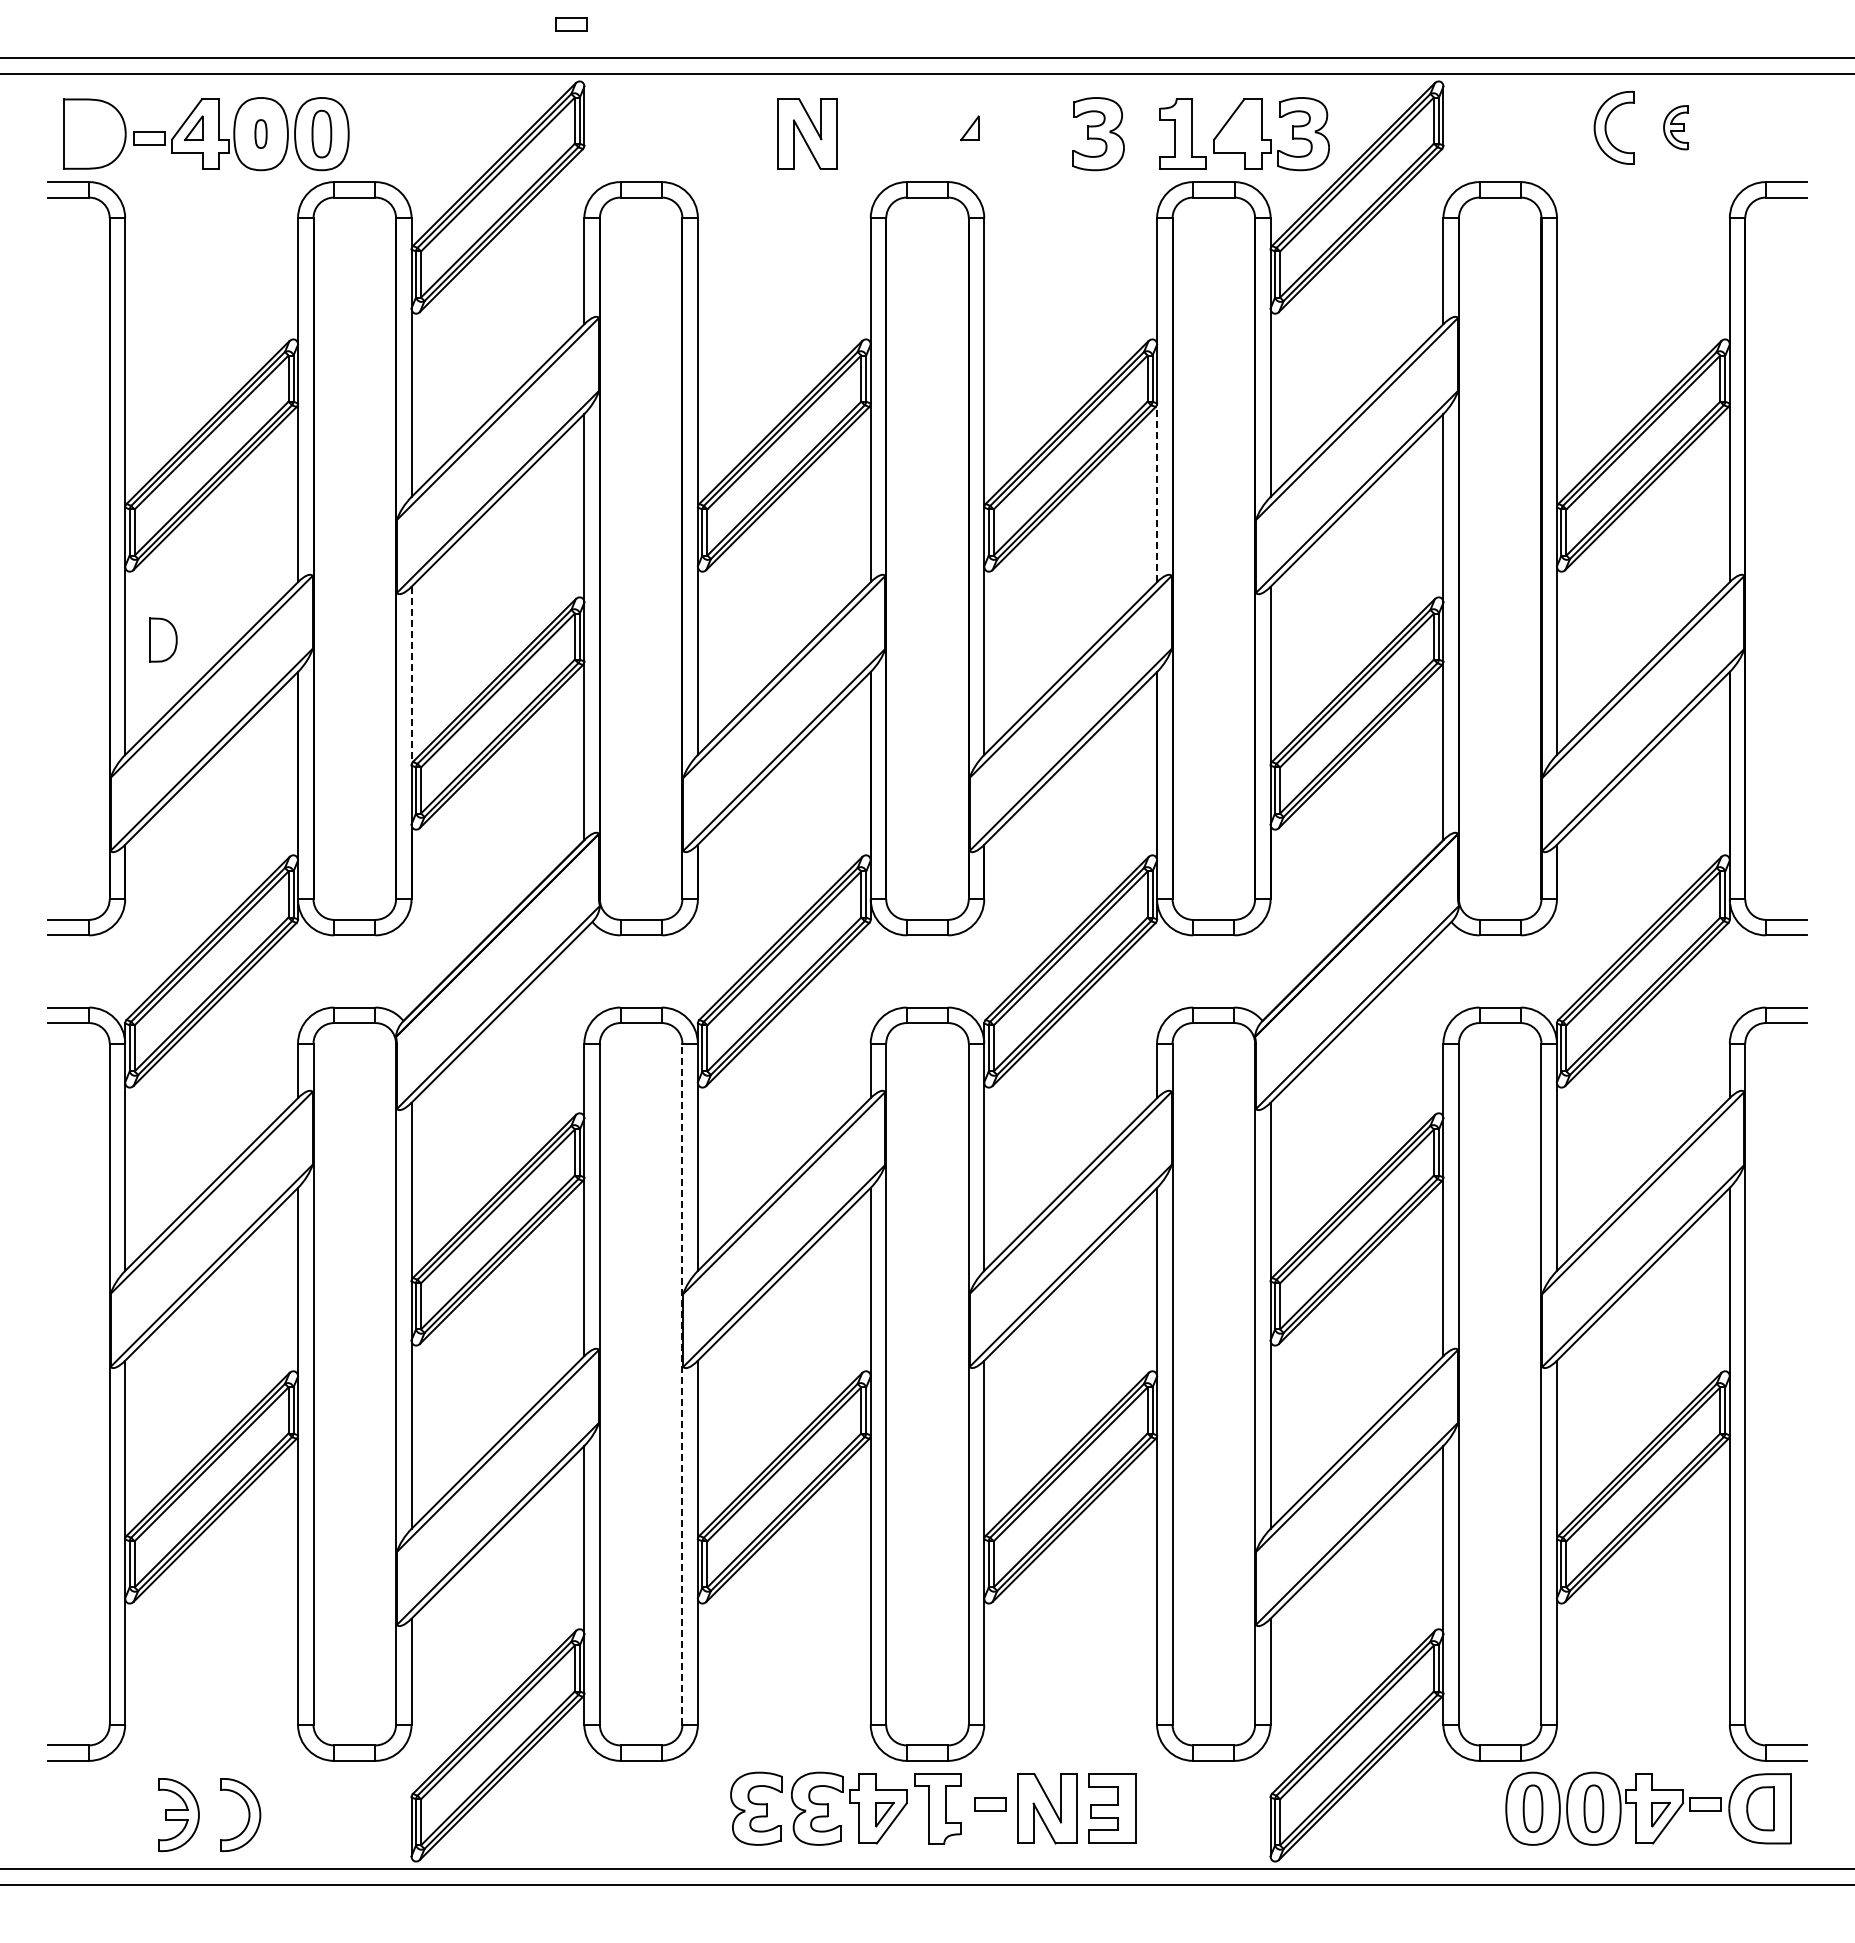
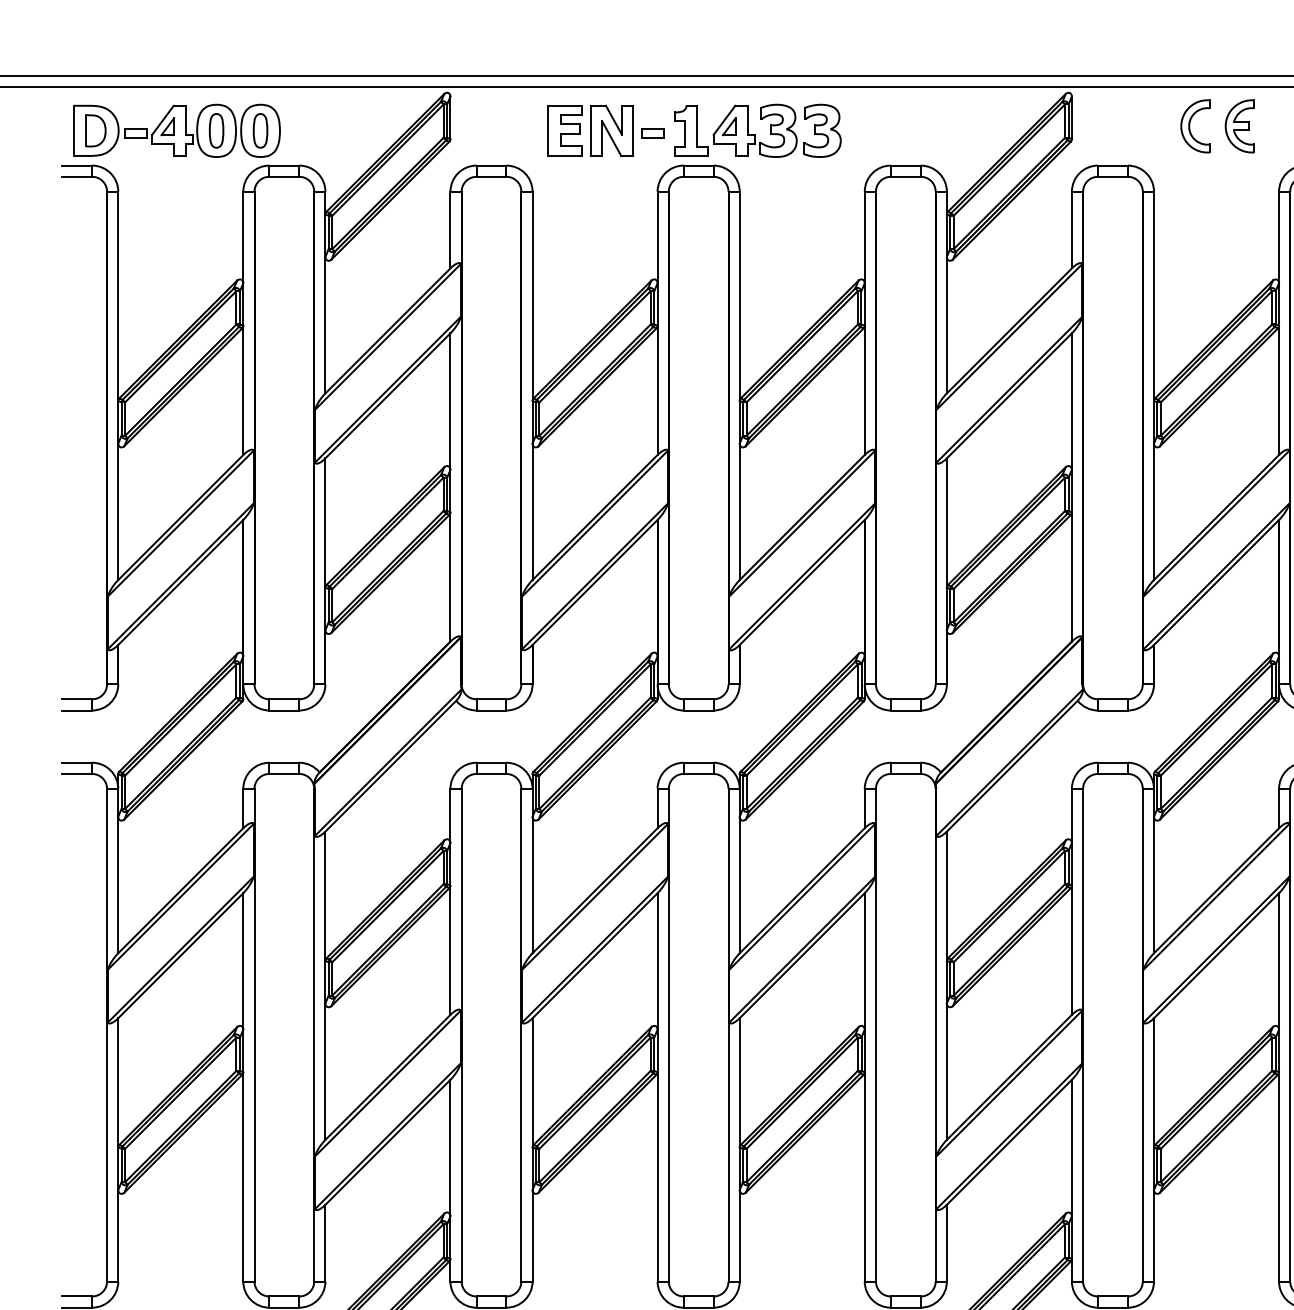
part: (571, 24) -> (653, 134), moved
part: (1675, 127) -> (1239, 126), size x1.67
part: (260, 133) -> (216, 130), size x1.67
part: (742, 133) -> (564, 130), added
part: (1244, 134) -> (735, 131), moved
line: (1157, 492) -> (865, 390), dashed -> solid
part: (163, 639) -> (96, 130), moved
line: (411, 676) -> (325, 523), dashed -> solid
line: (682, 1384) -> (521, 1035), dashed -> solid

